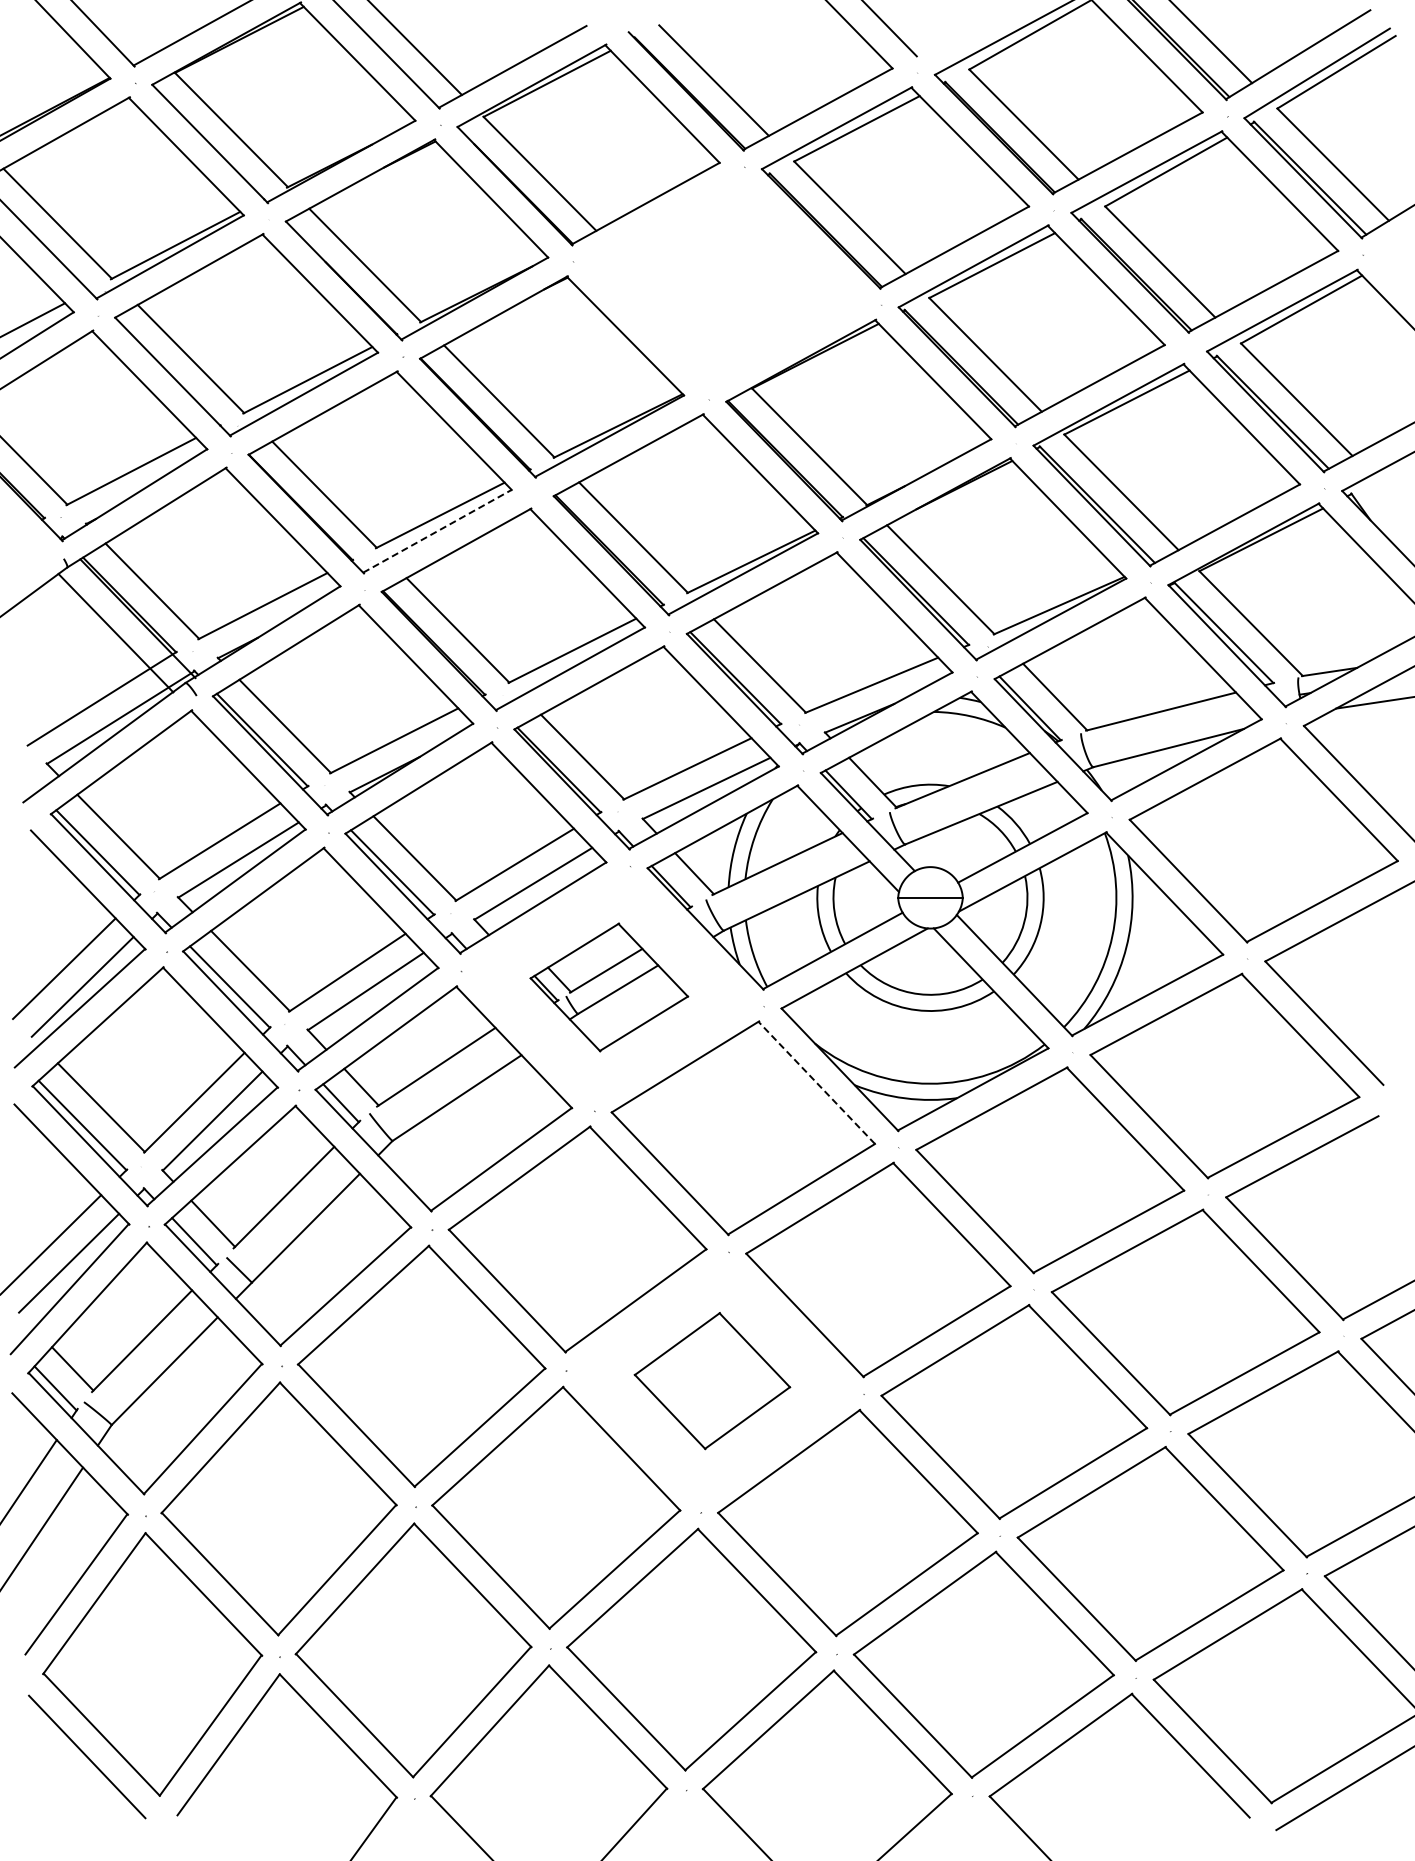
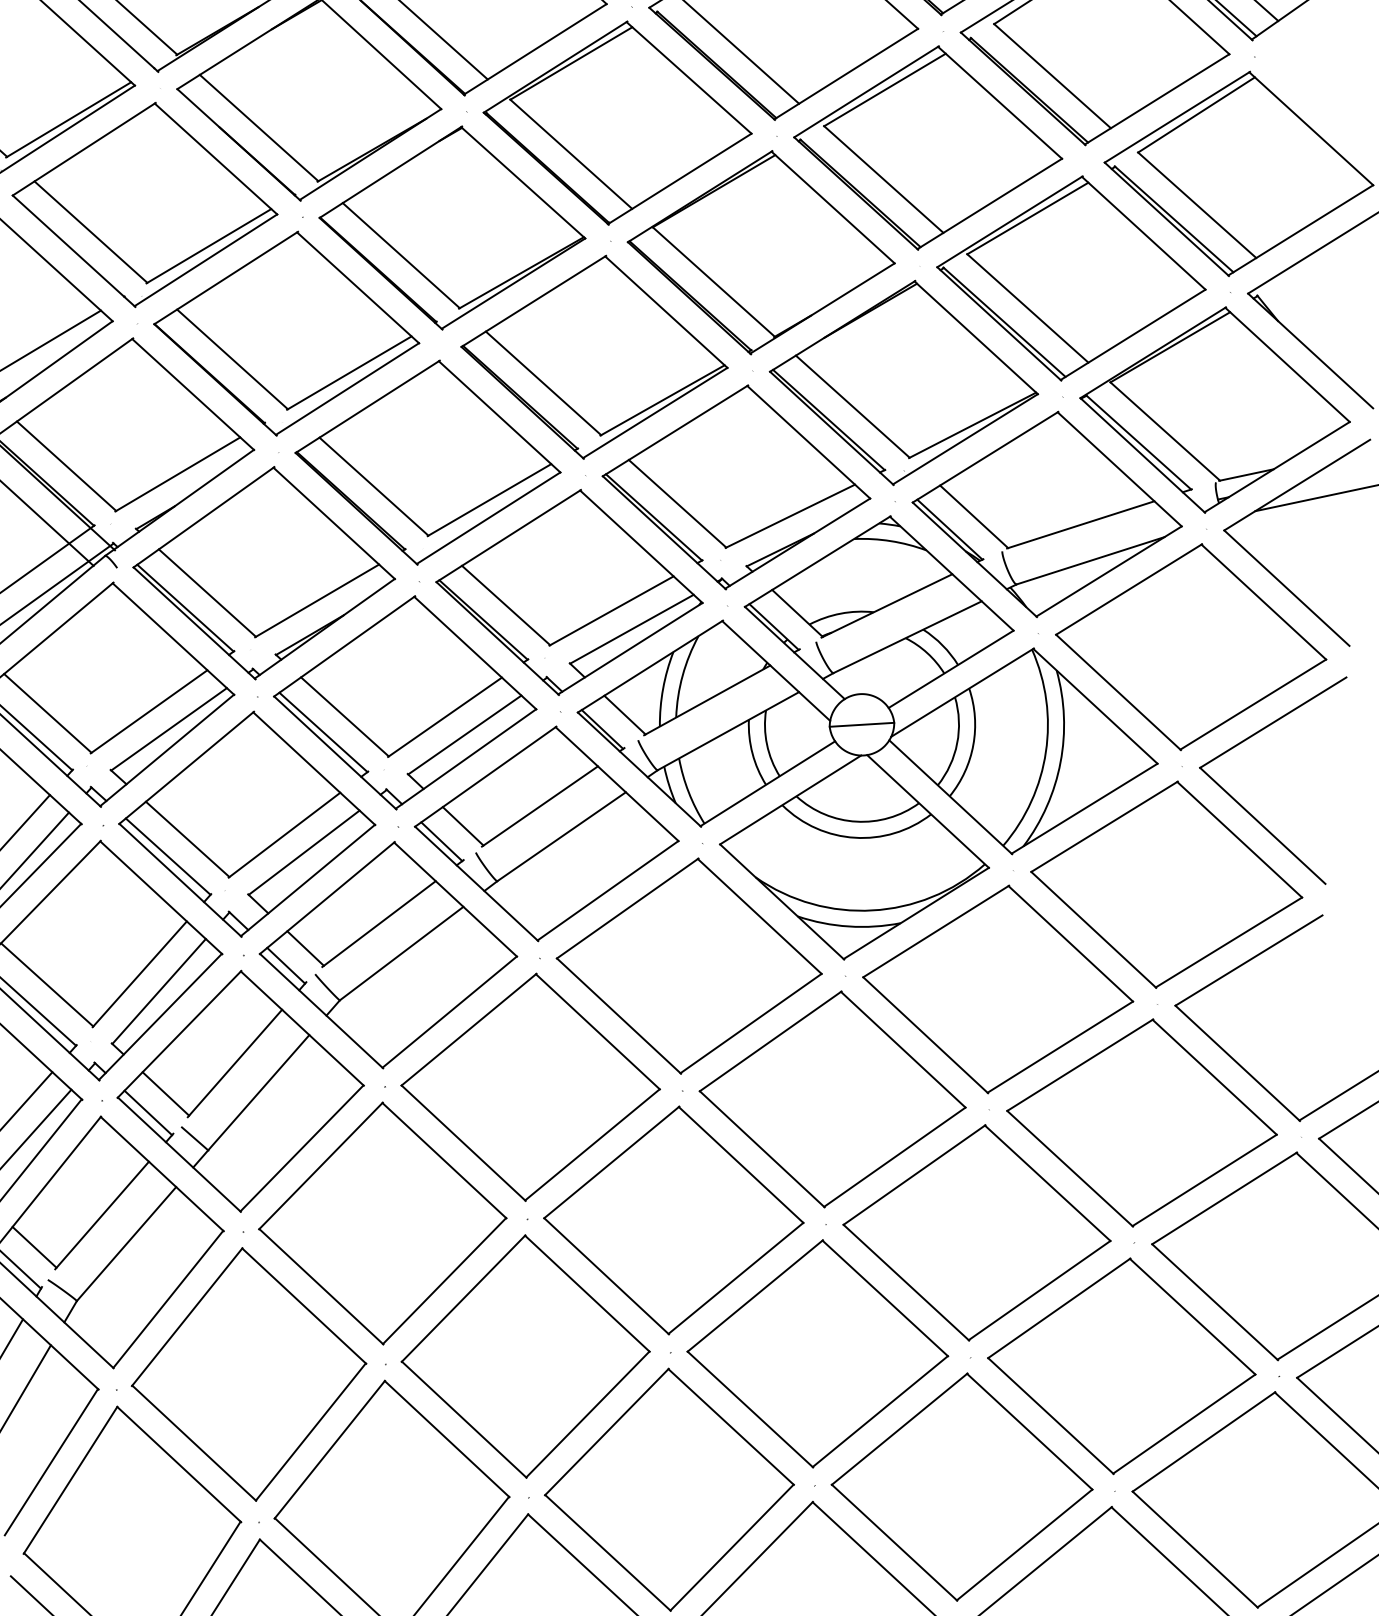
part: (723, 282) -> (617, 123), added
line: (437, 531) -> (347, 389), dashed -> solid
part: (609, 987) -> (547, 833), size x1.67
line: (816, 1082) -> (759, 916), dashed -> solid
part: (712, 1380) -> (673, 1219), size x1.67

